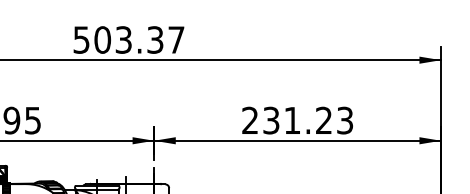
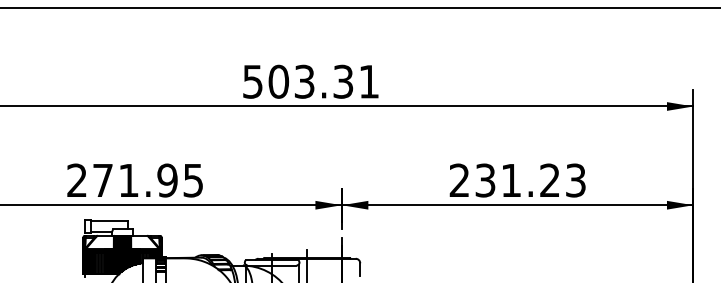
text: (175, 39) -> (368, 81), 503.37 -> 503.31

